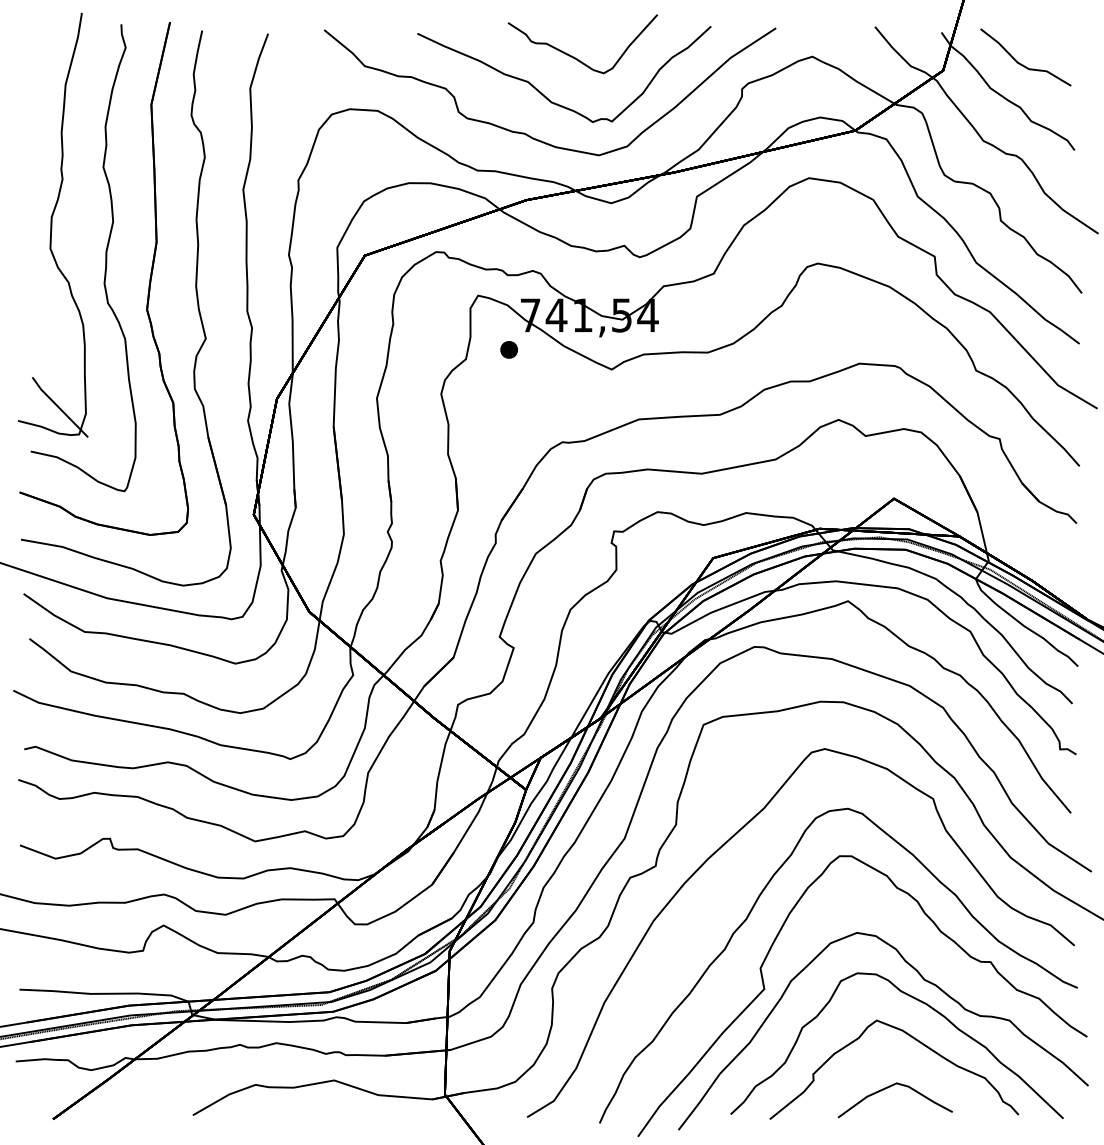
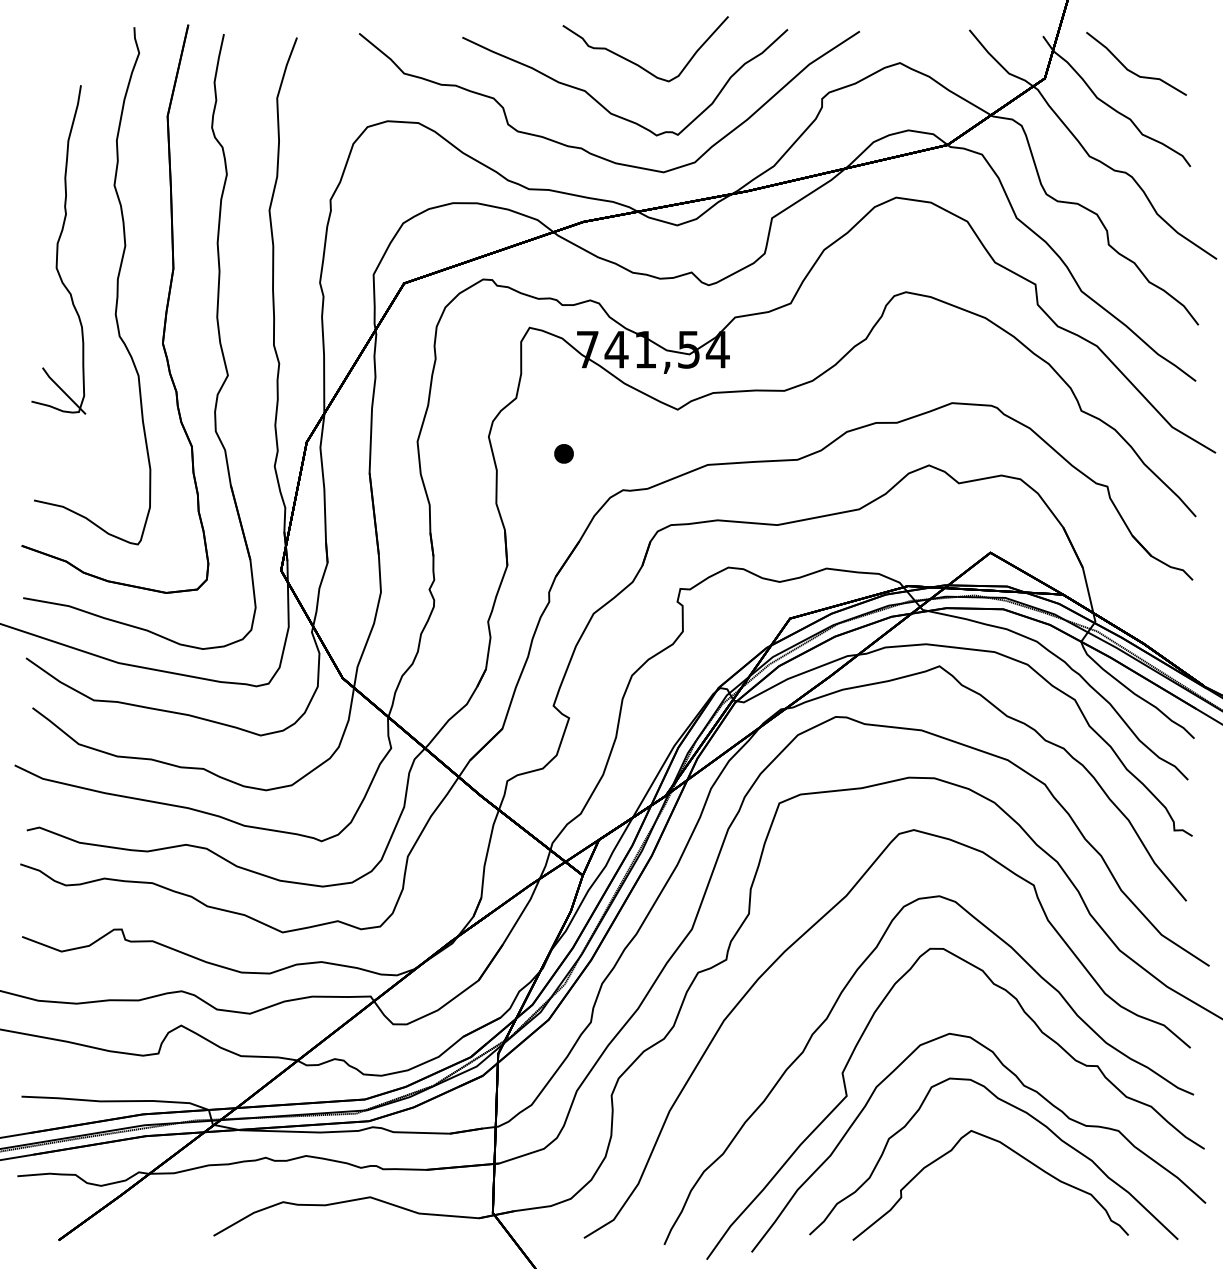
part: (52, 224) -> (58, 249), size x0.7
part: (508, 349) -> (563, 453), moved
curve: (891, 1086) -> (987, 1204), removed

